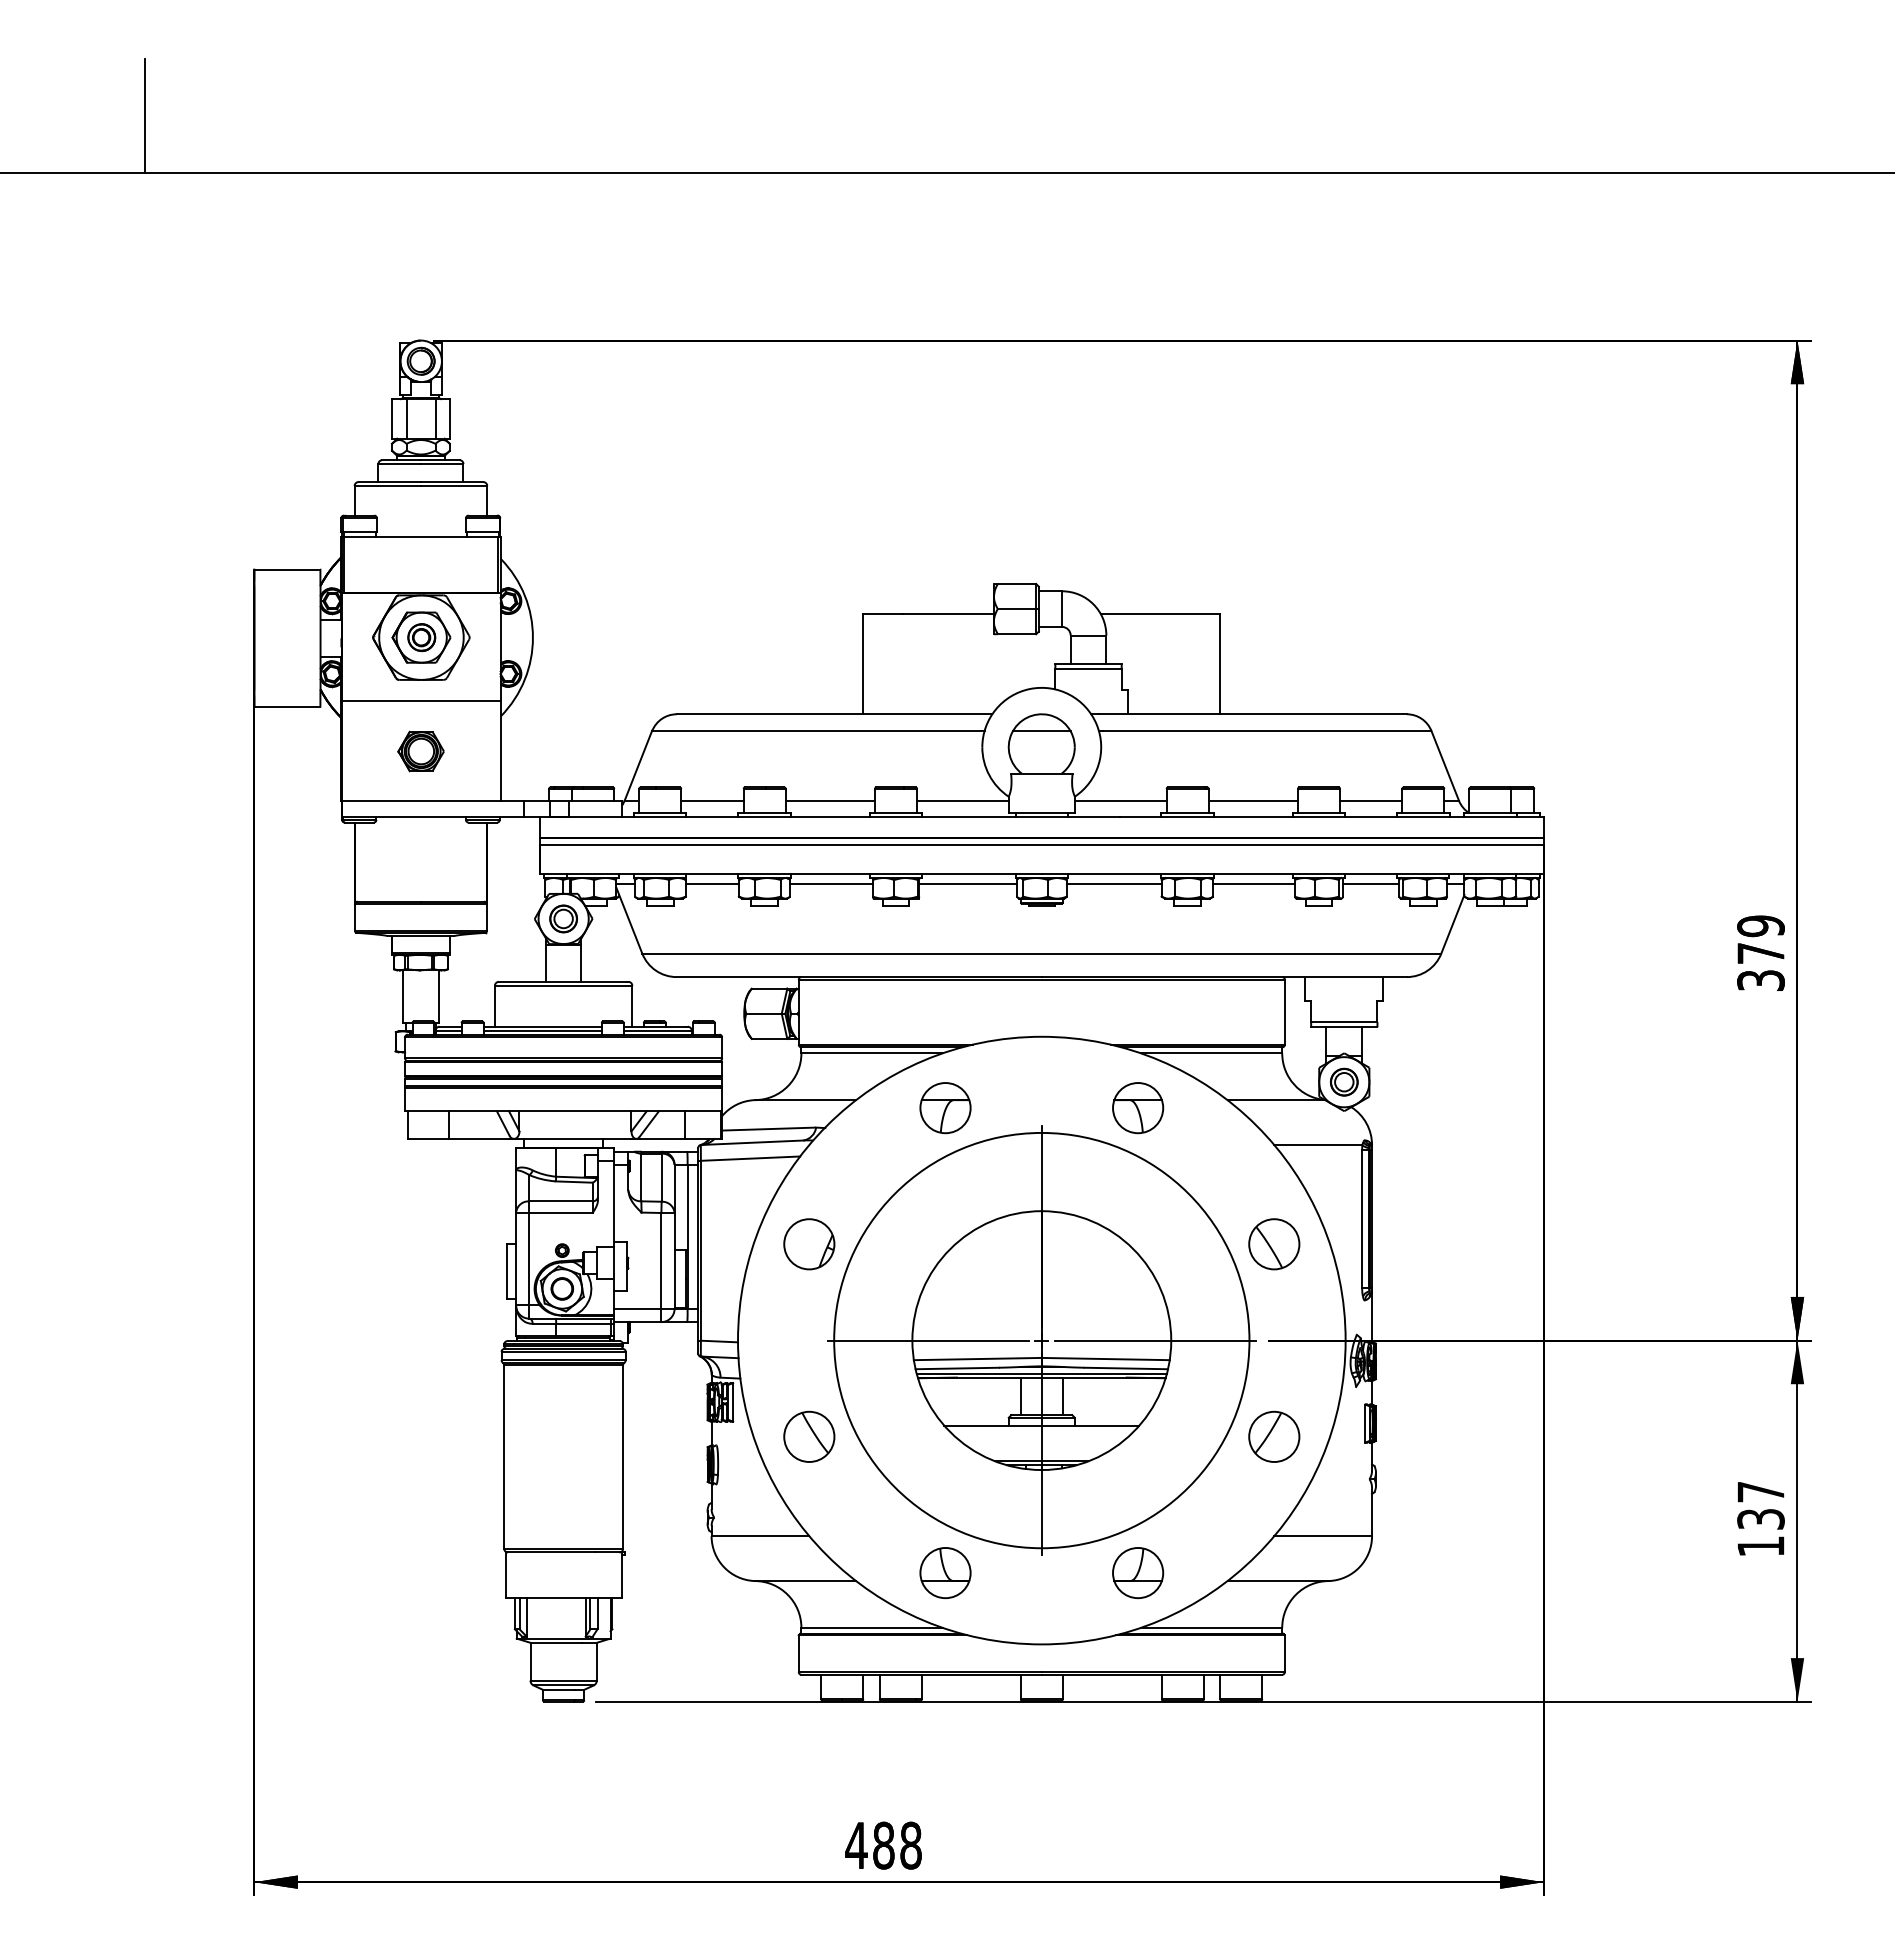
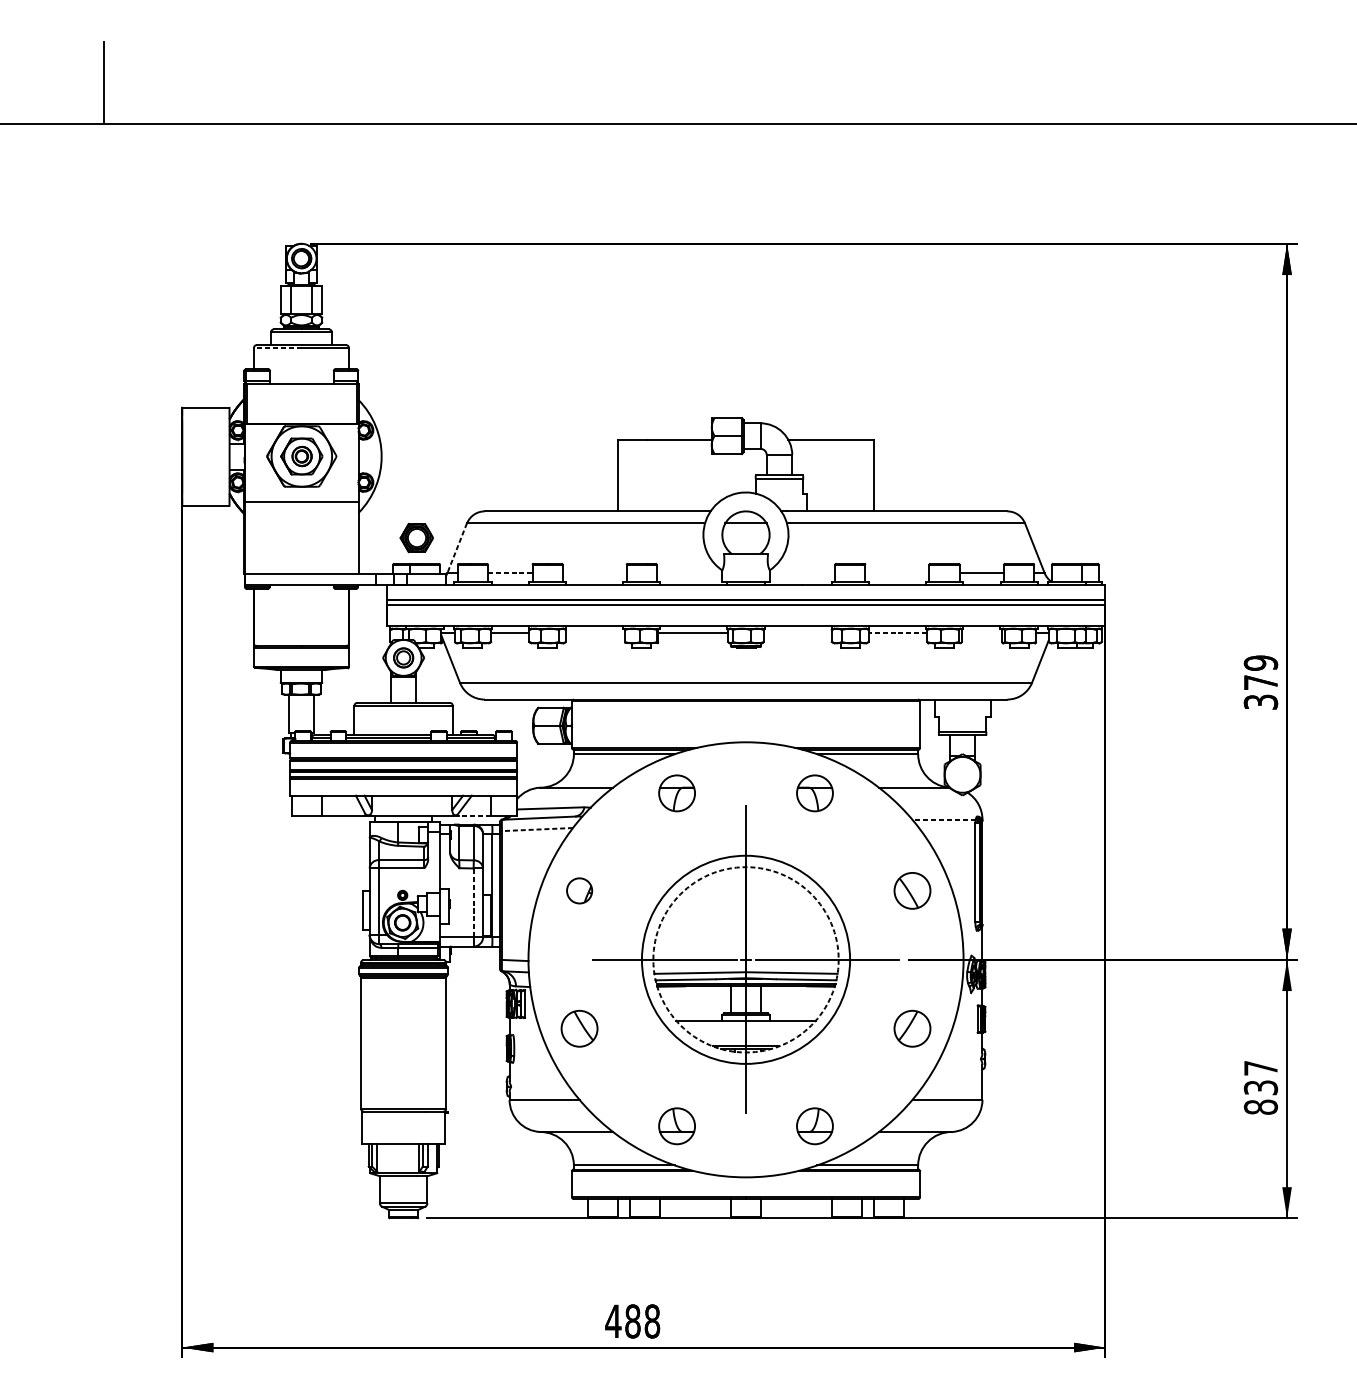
line: (387, 486) -> (277, 348), solid -> dashed
part: (420, 751) -> (416, 538), moved
line: (638, 766) -> (457, 548), solid -> dashed
line: (712, 800) -> (510, 573), solid -> dashed
line: (830, 800) -> (594, 573), removed
line: (962, 800) -> (689, 573), removed
line: (1120, 800) -> (802, 573), removed
line: (1253, 800) -> (897, 573), removed
line: (831, 884) -> (595, 633), removed
line: (1113, 884) -> (797, 633), removed
line: (1254, 884) -> (898, 633), solid -> dashed
line: (1371, 884) -> (982, 633), removed
part: (1344, 1081) -> (962, 774), removed
line: (663, 1139) -> (475, 815), solid -> dashed
line: (1317, 1145) -> (943, 820), solid -> dashed
line: (750, 1158) -> (537, 829), solid -> dashed
part: (809, 1244) -> (579, 891), size x0.7
line: (661, 1260) -> (473, 902), solid -> dashed
circle: (1041, 1340) -> (745, 959), size x0.7
circle: (1041, 1340) -> (745, 959), solid -> dashed
text: (1760, 1546) -> (1260, 1107), 137 -> 837

